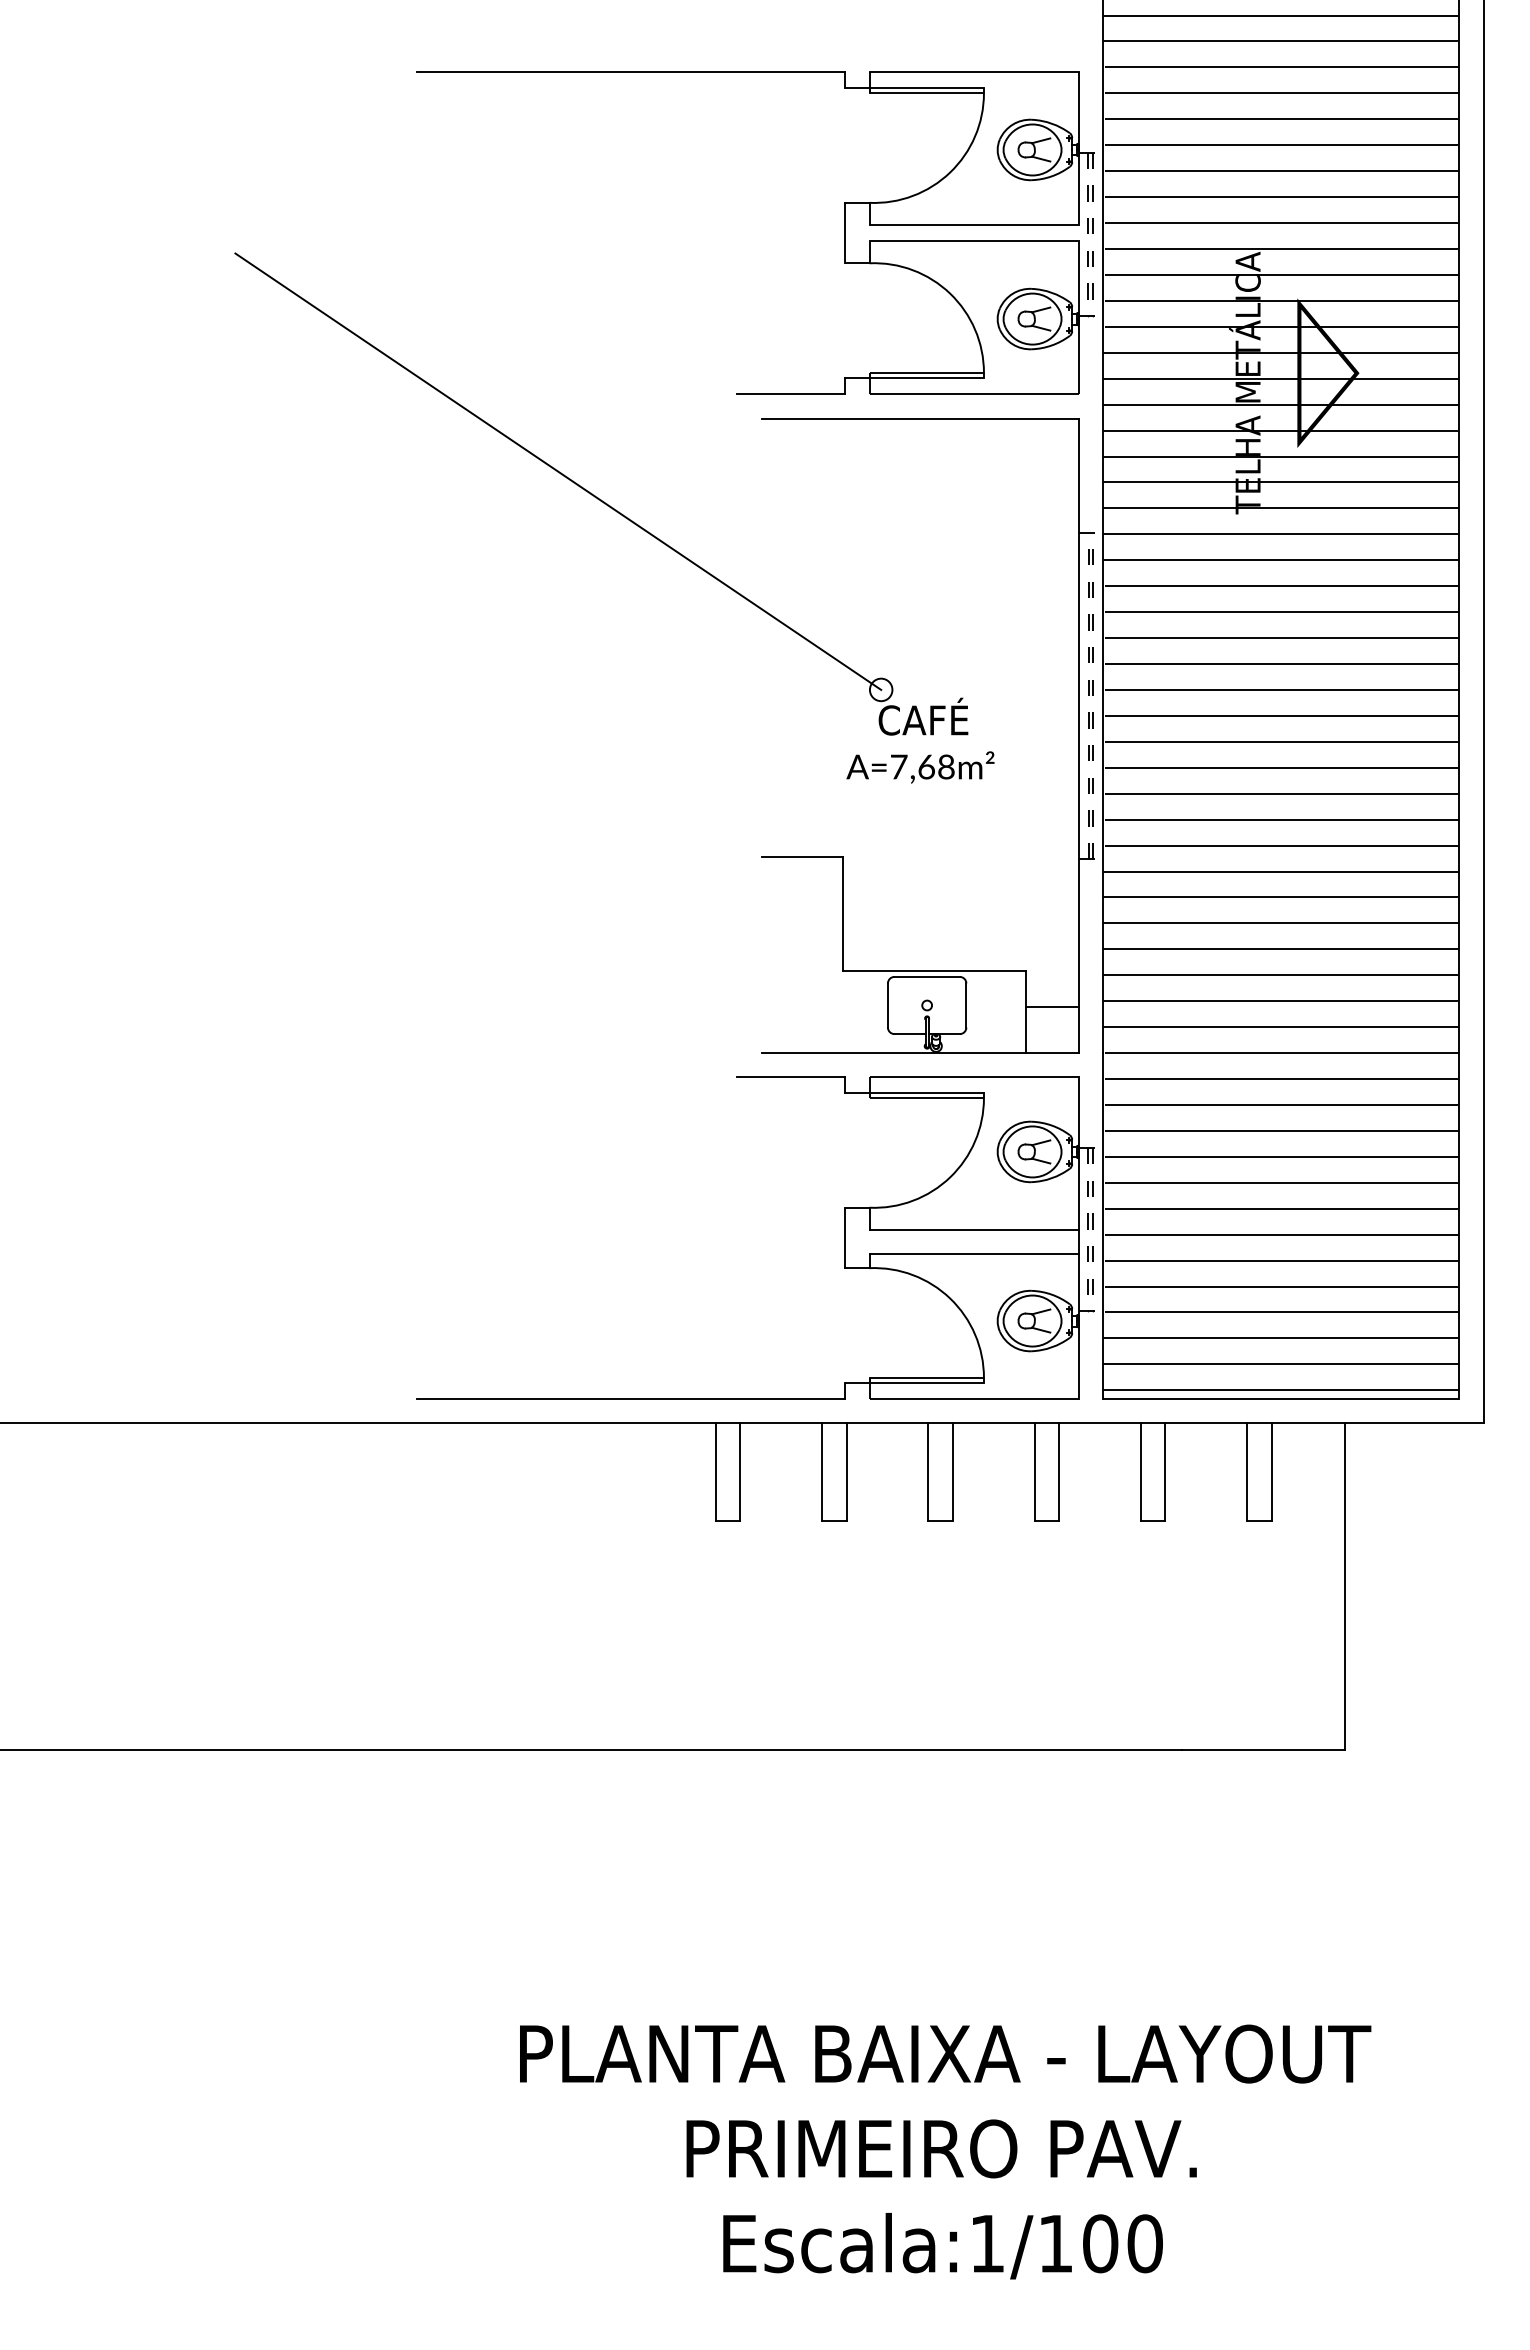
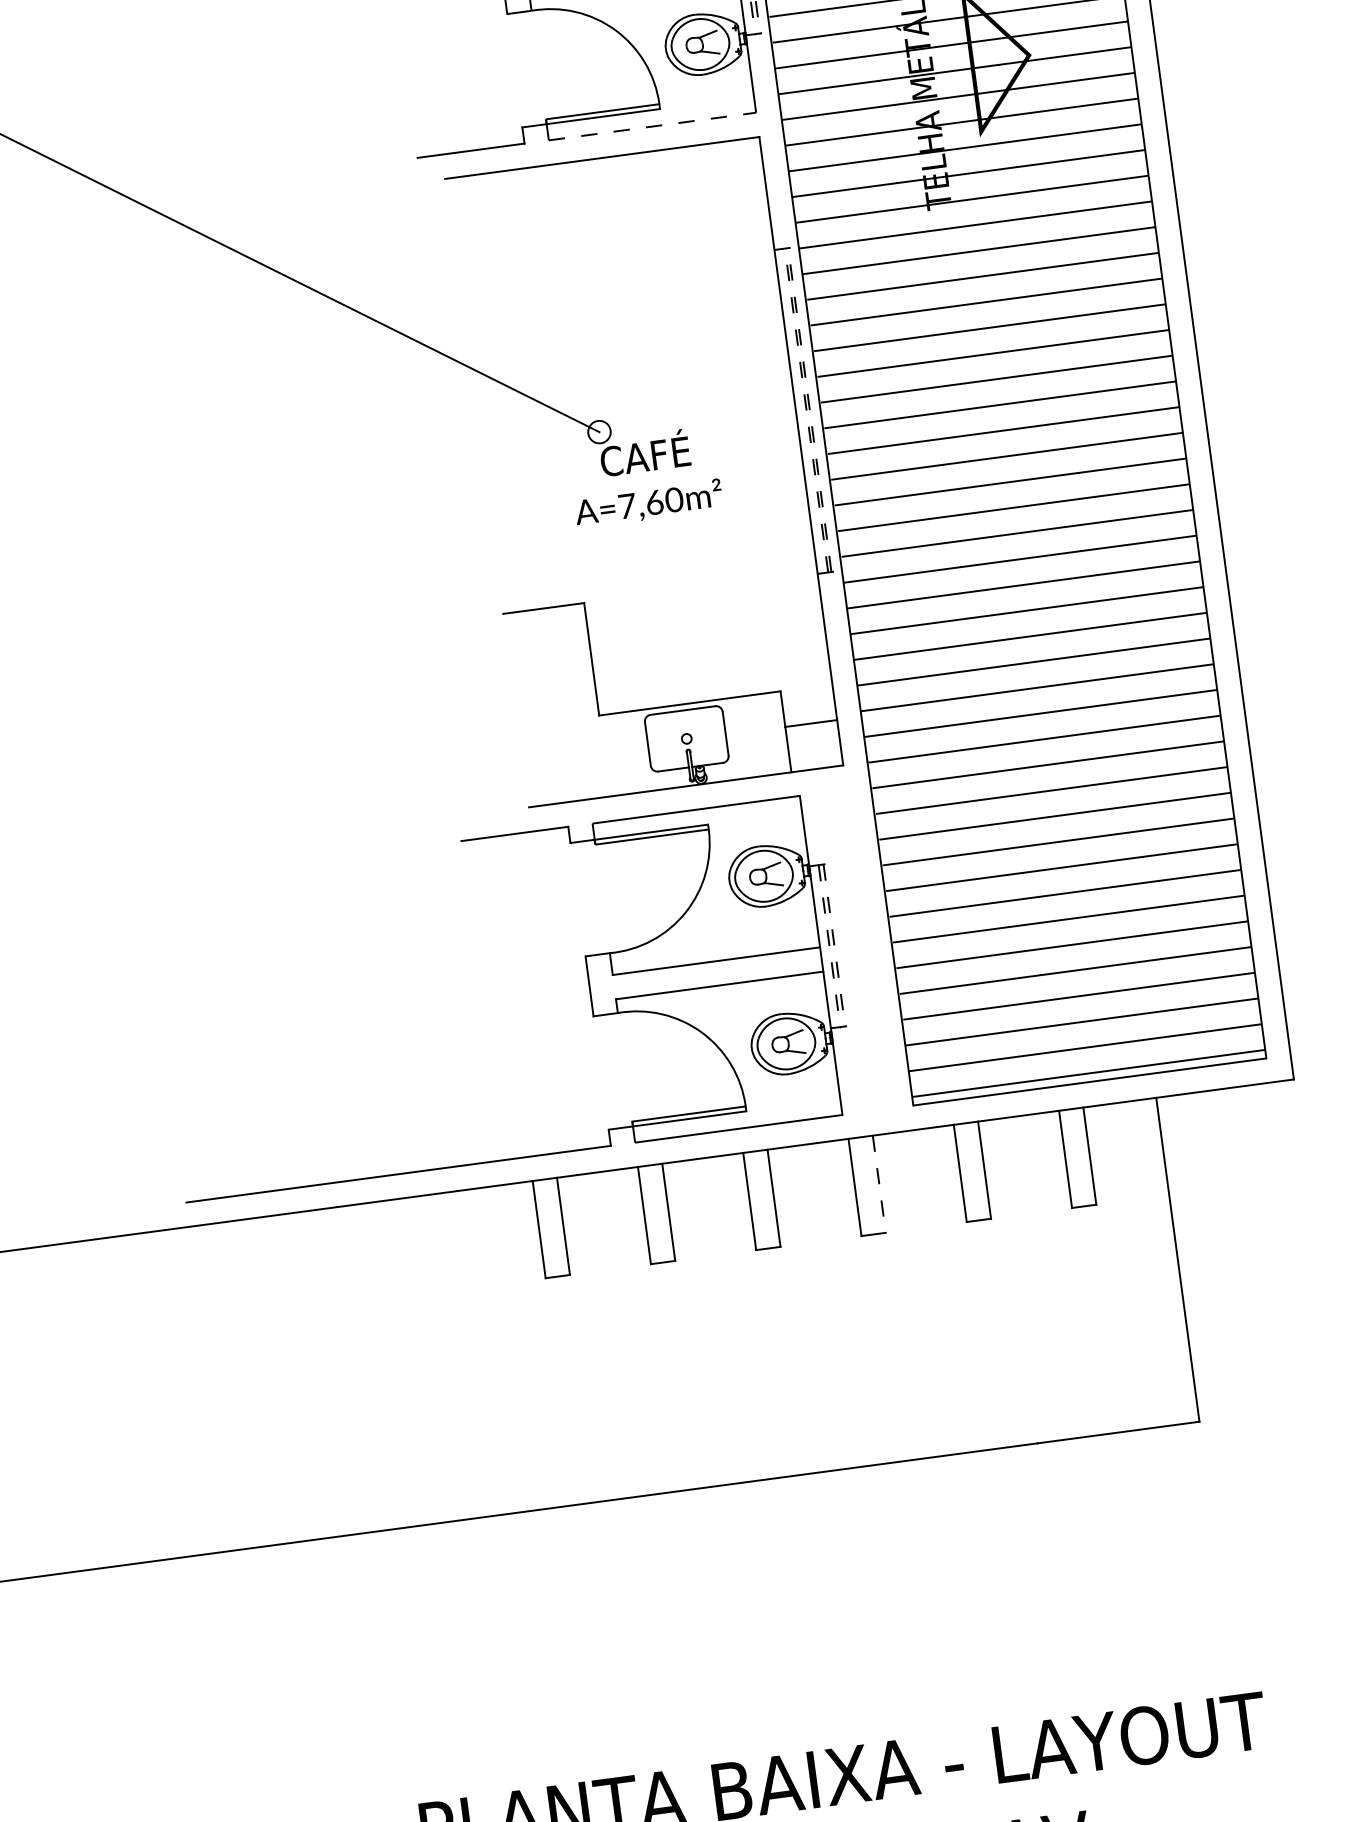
line: (974, 394) -> (652, 126), solid -> dashed
text: (946, 767) -> (674, 500), A=7,68m² -> A=7,60m²
part: (844, 1237) -> (588, 985), moved
line: (1059, 1472) -> (879, 1184), solid -> dashed

